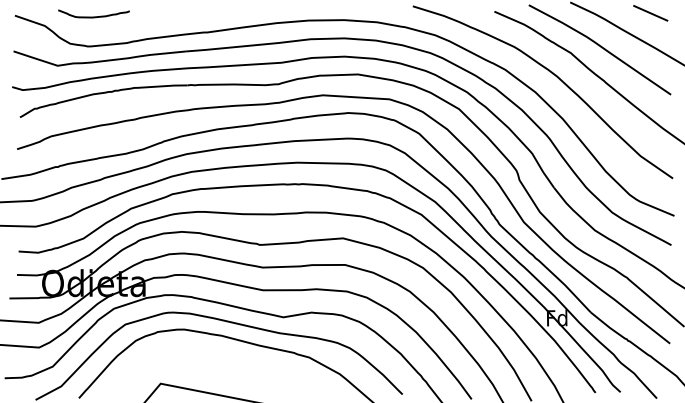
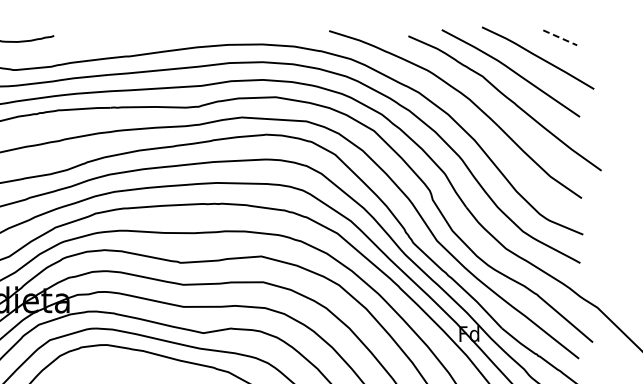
line: (651, 13) -> (560, 38), solid -> dashed

